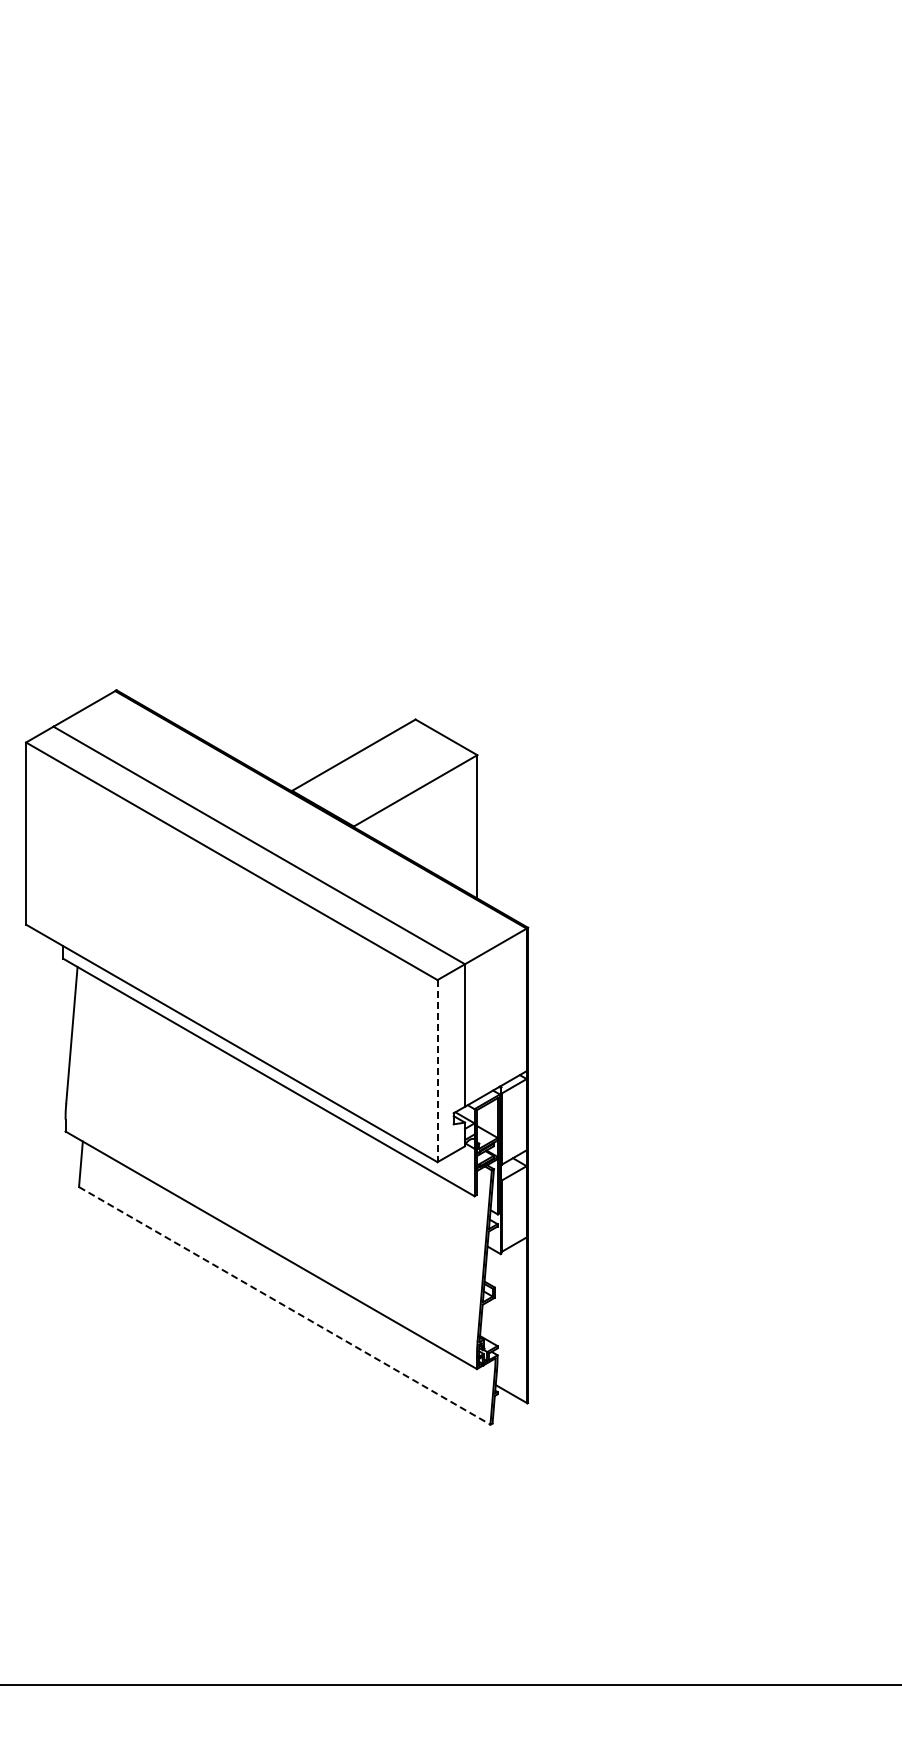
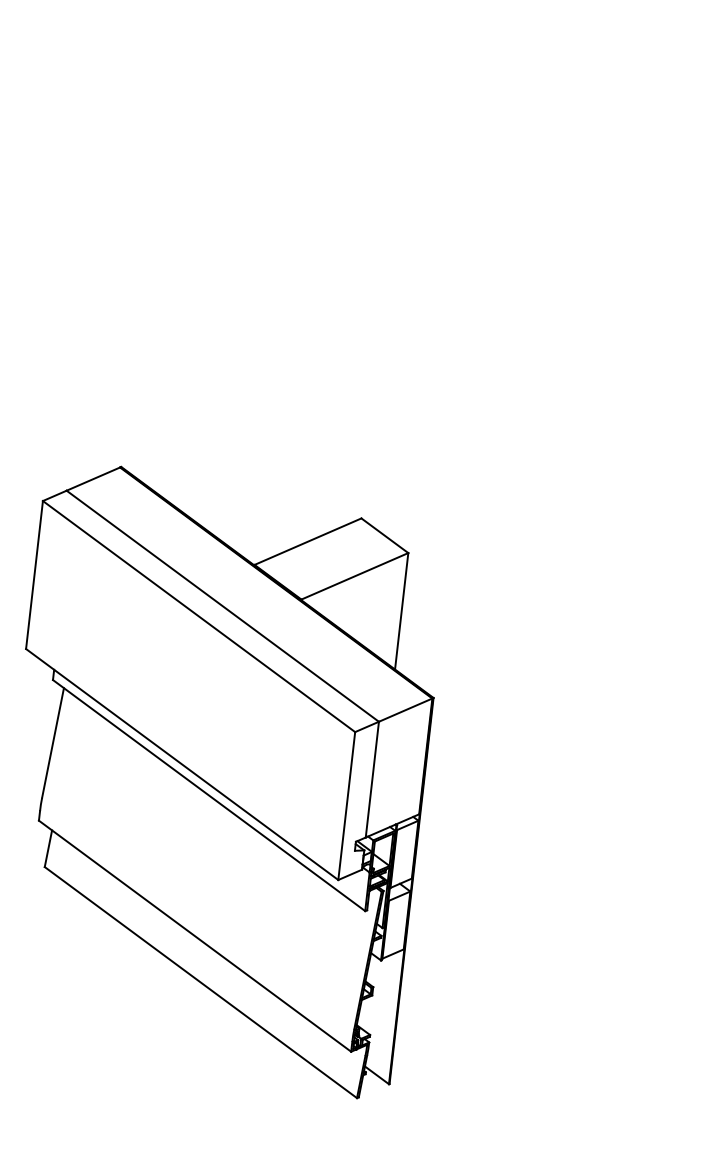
line: (437, 1071) -> (346, 806), dashed -> solid
line: (284, 1305) -> (200, 982), dashed -> solid

